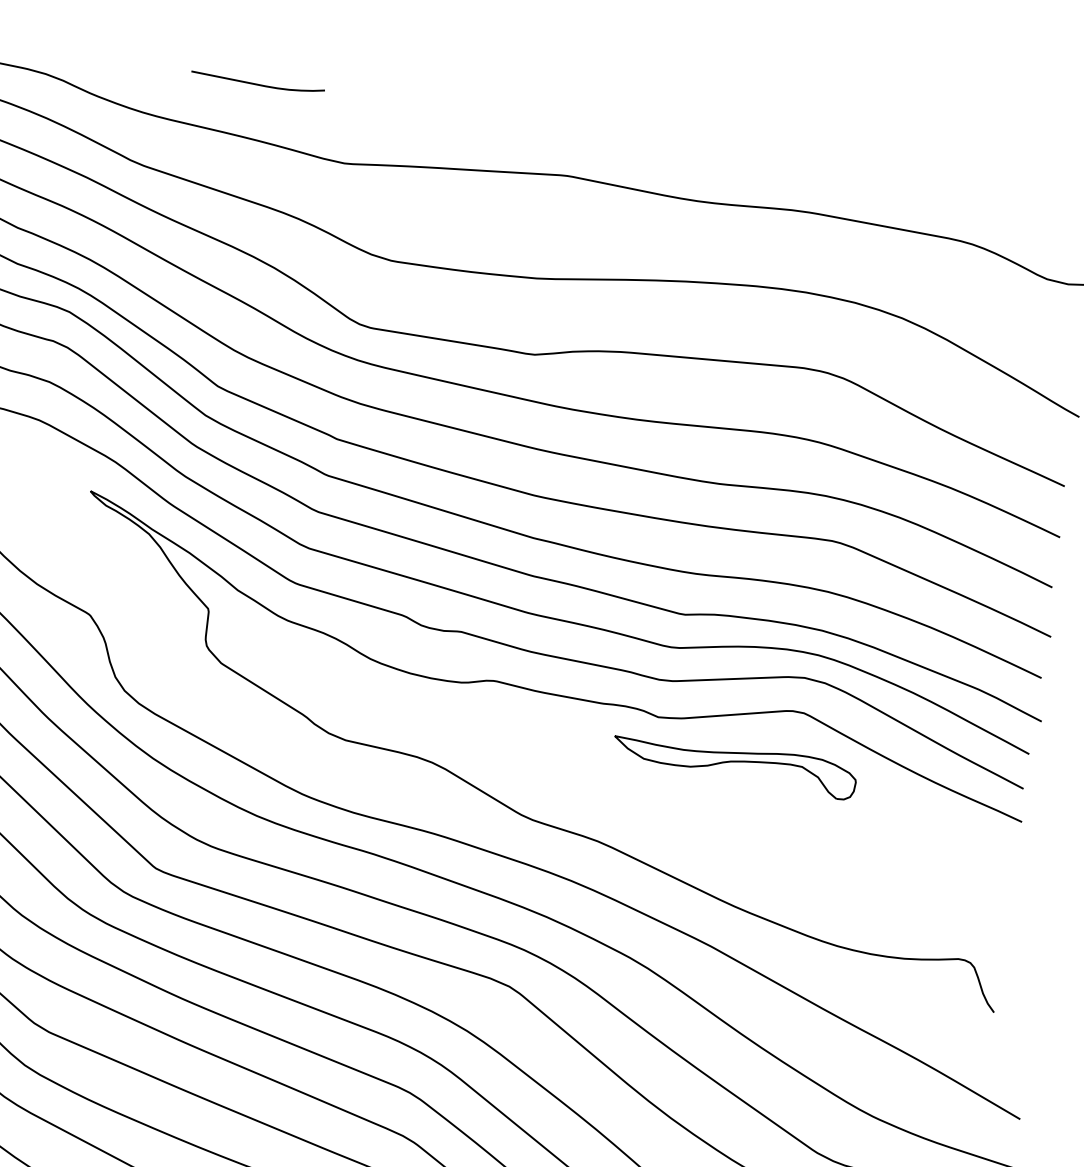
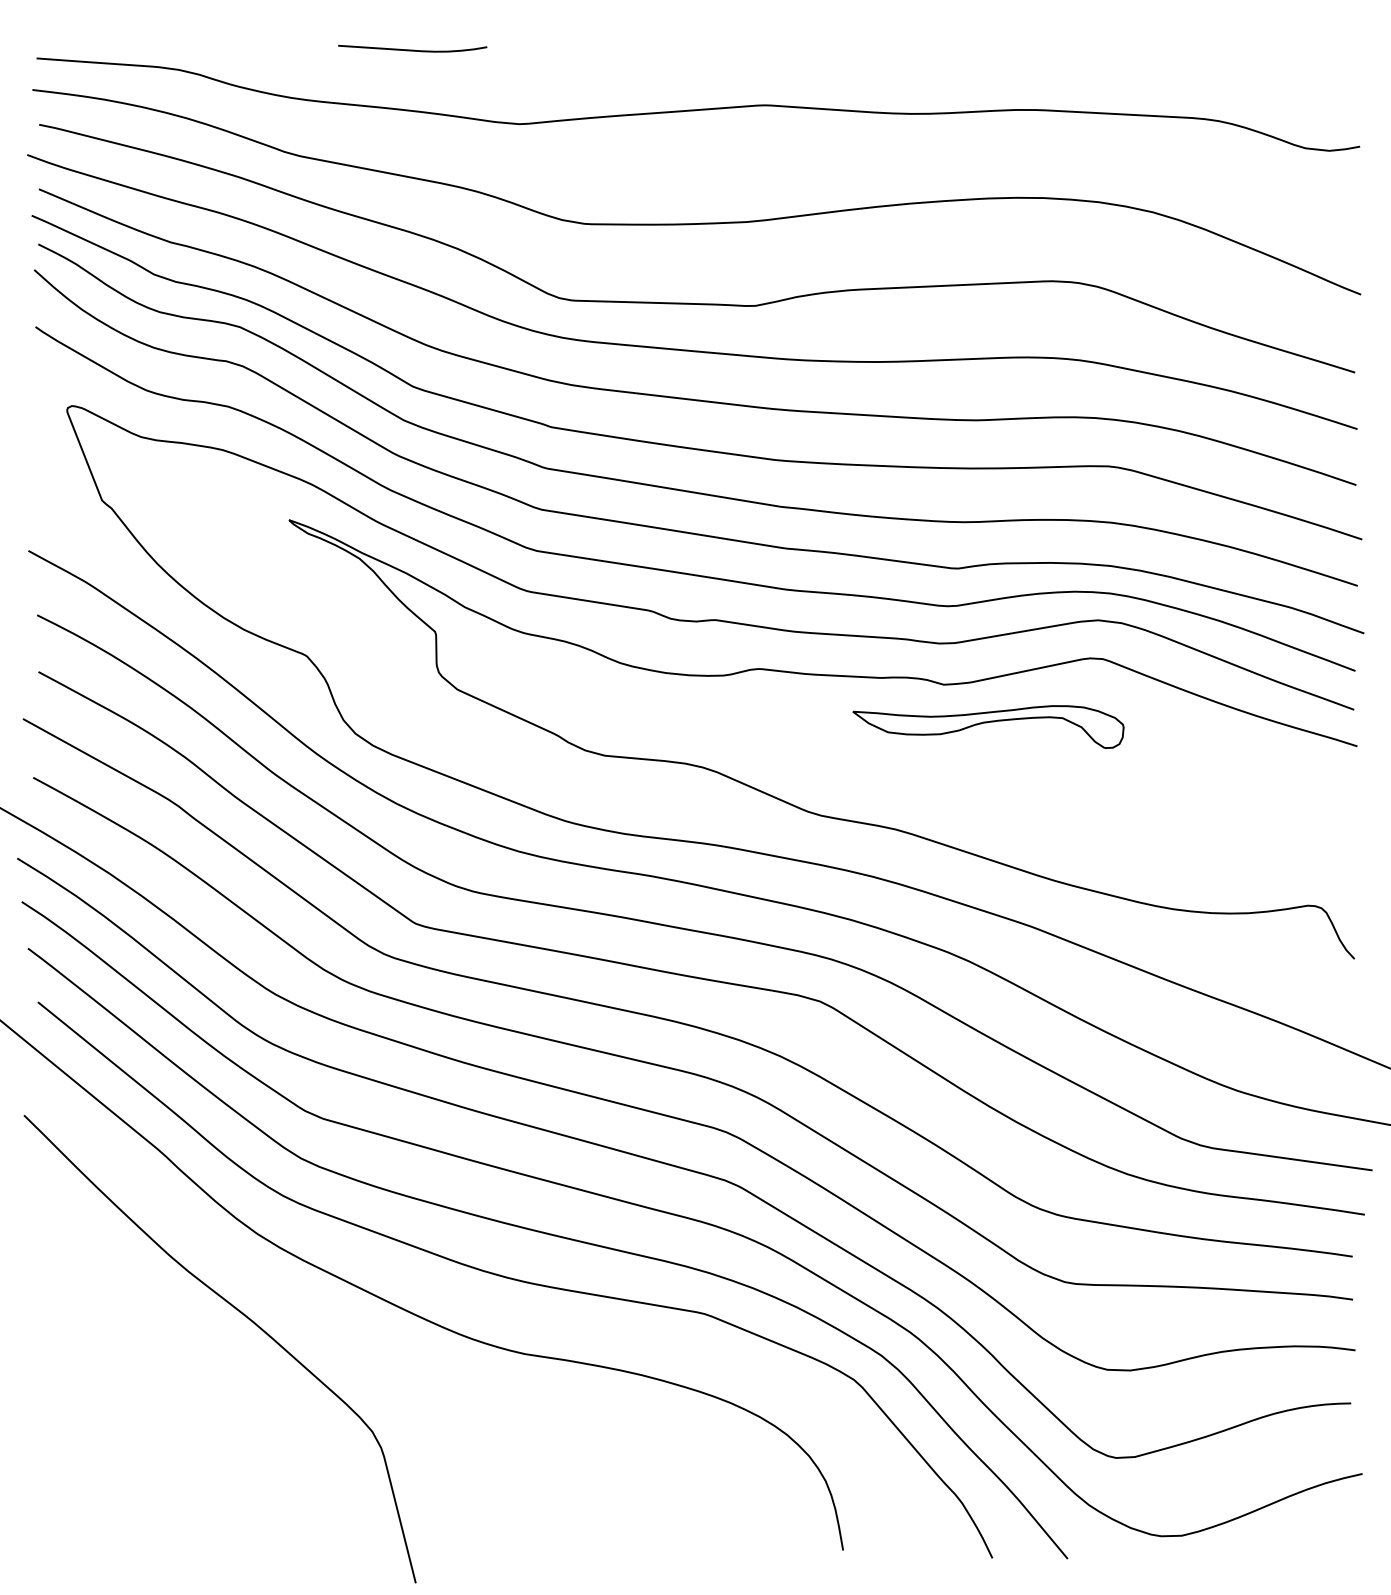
part: (734, 765) -> (988, 726), moved

